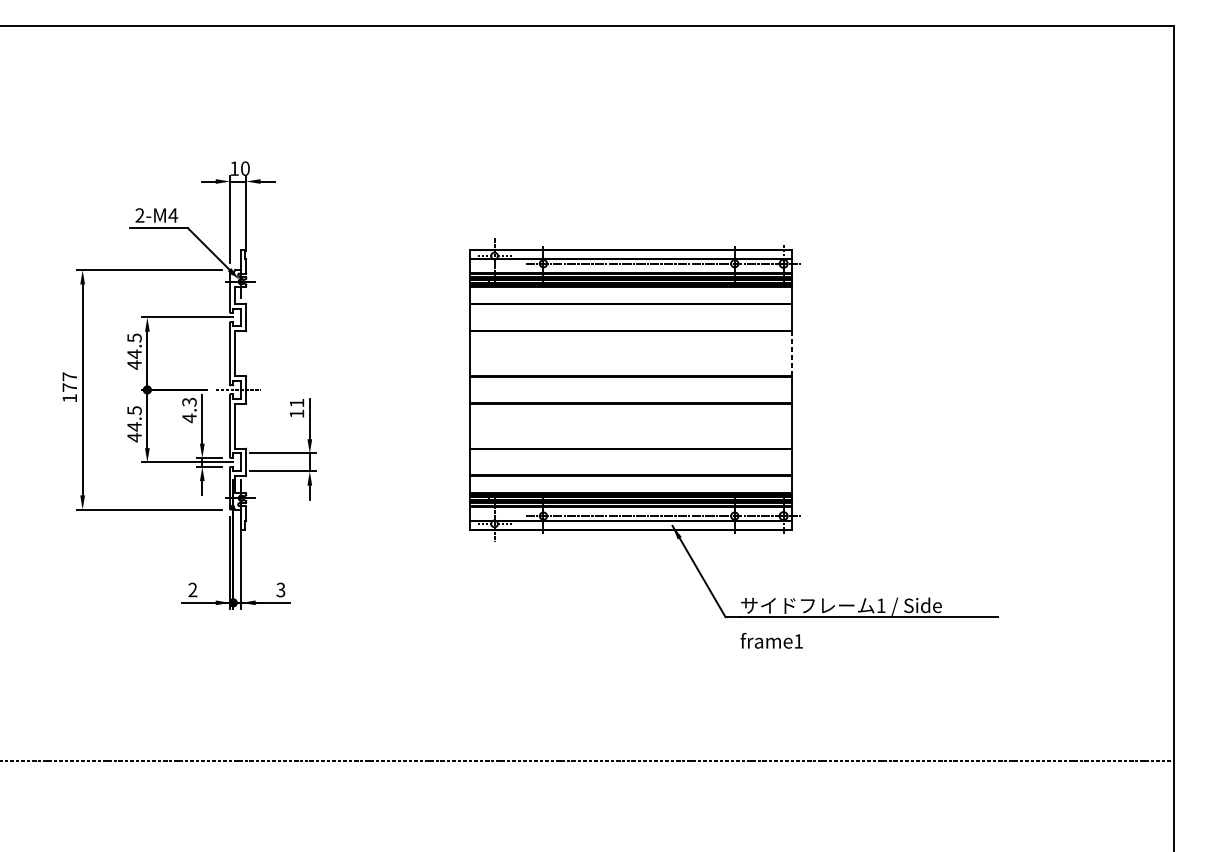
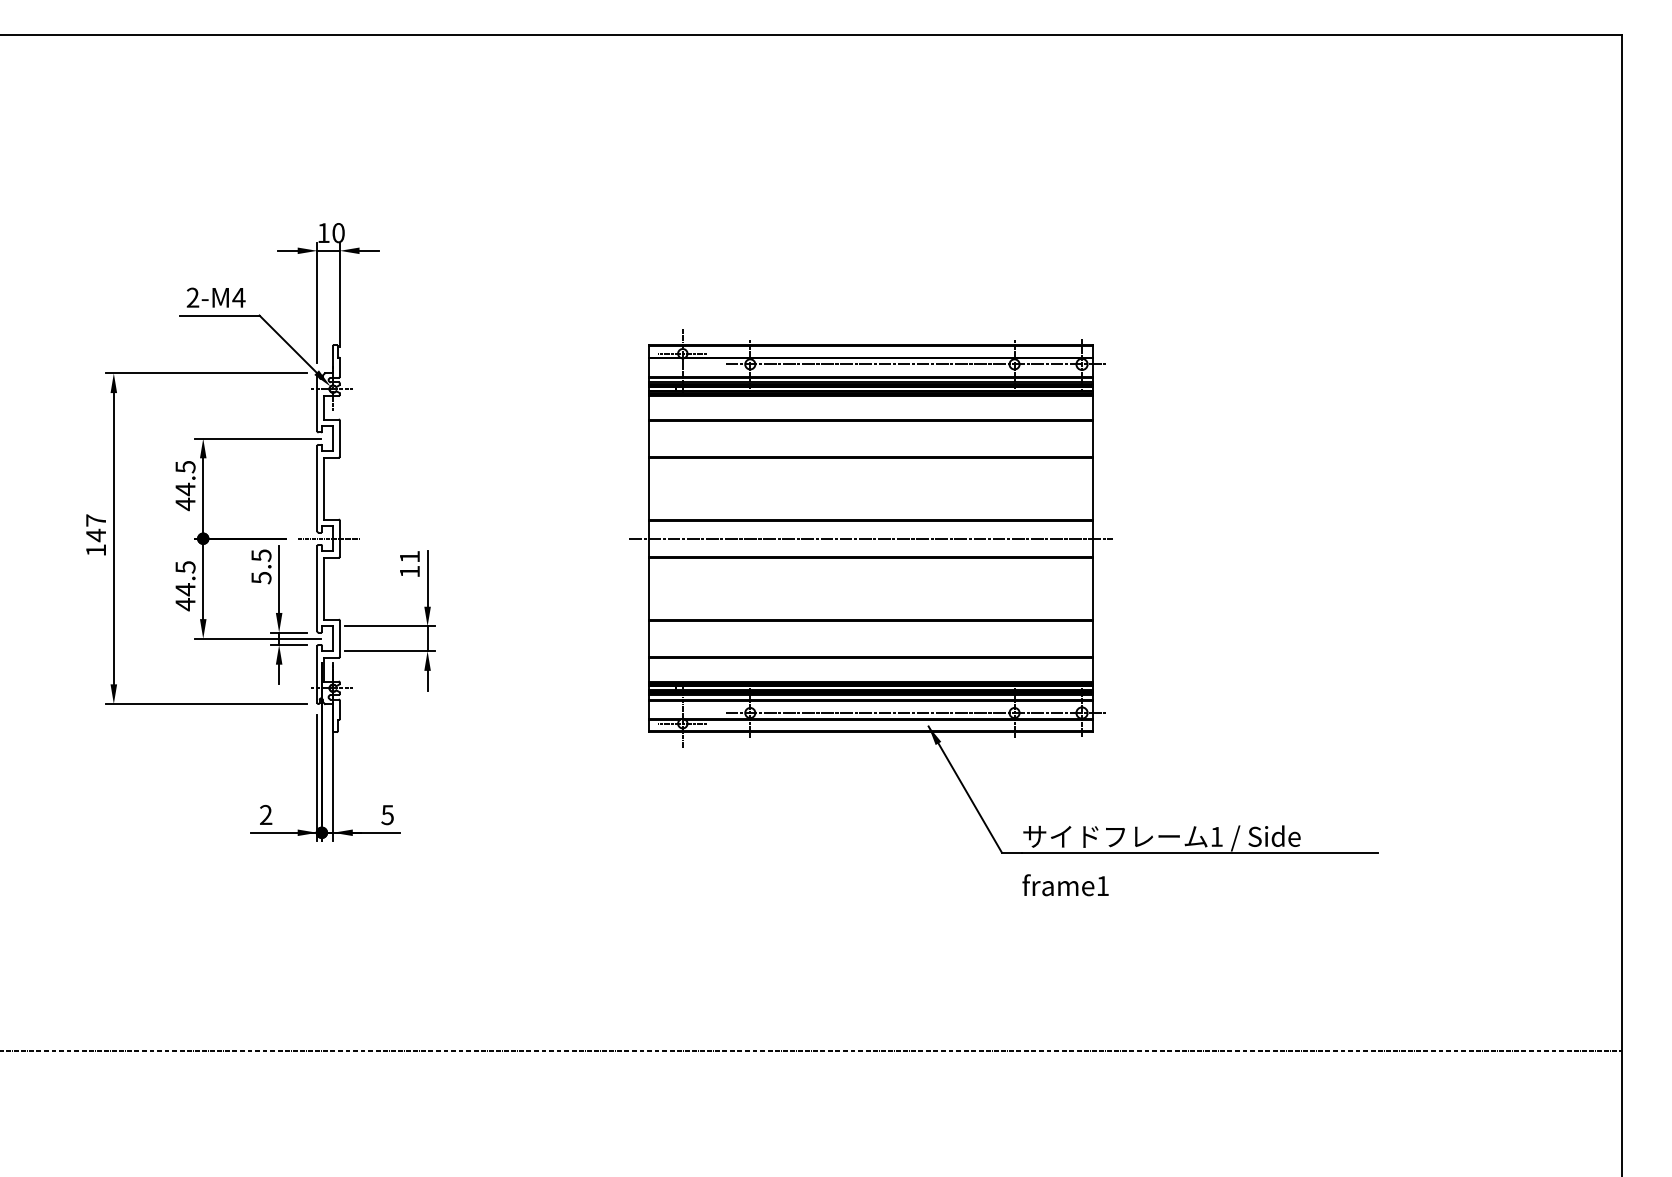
line: (791, 353) -> (1093, 488), dashed -> solid
text: (69, 387) -> (95, 535), 177 -> 147
line: (630, 389) -> (870, 538), added
text: (189, 410) -> (261, 566), 4.3 -> 5.5
text: (280, 589) -> (387, 814), 3 -> 5

